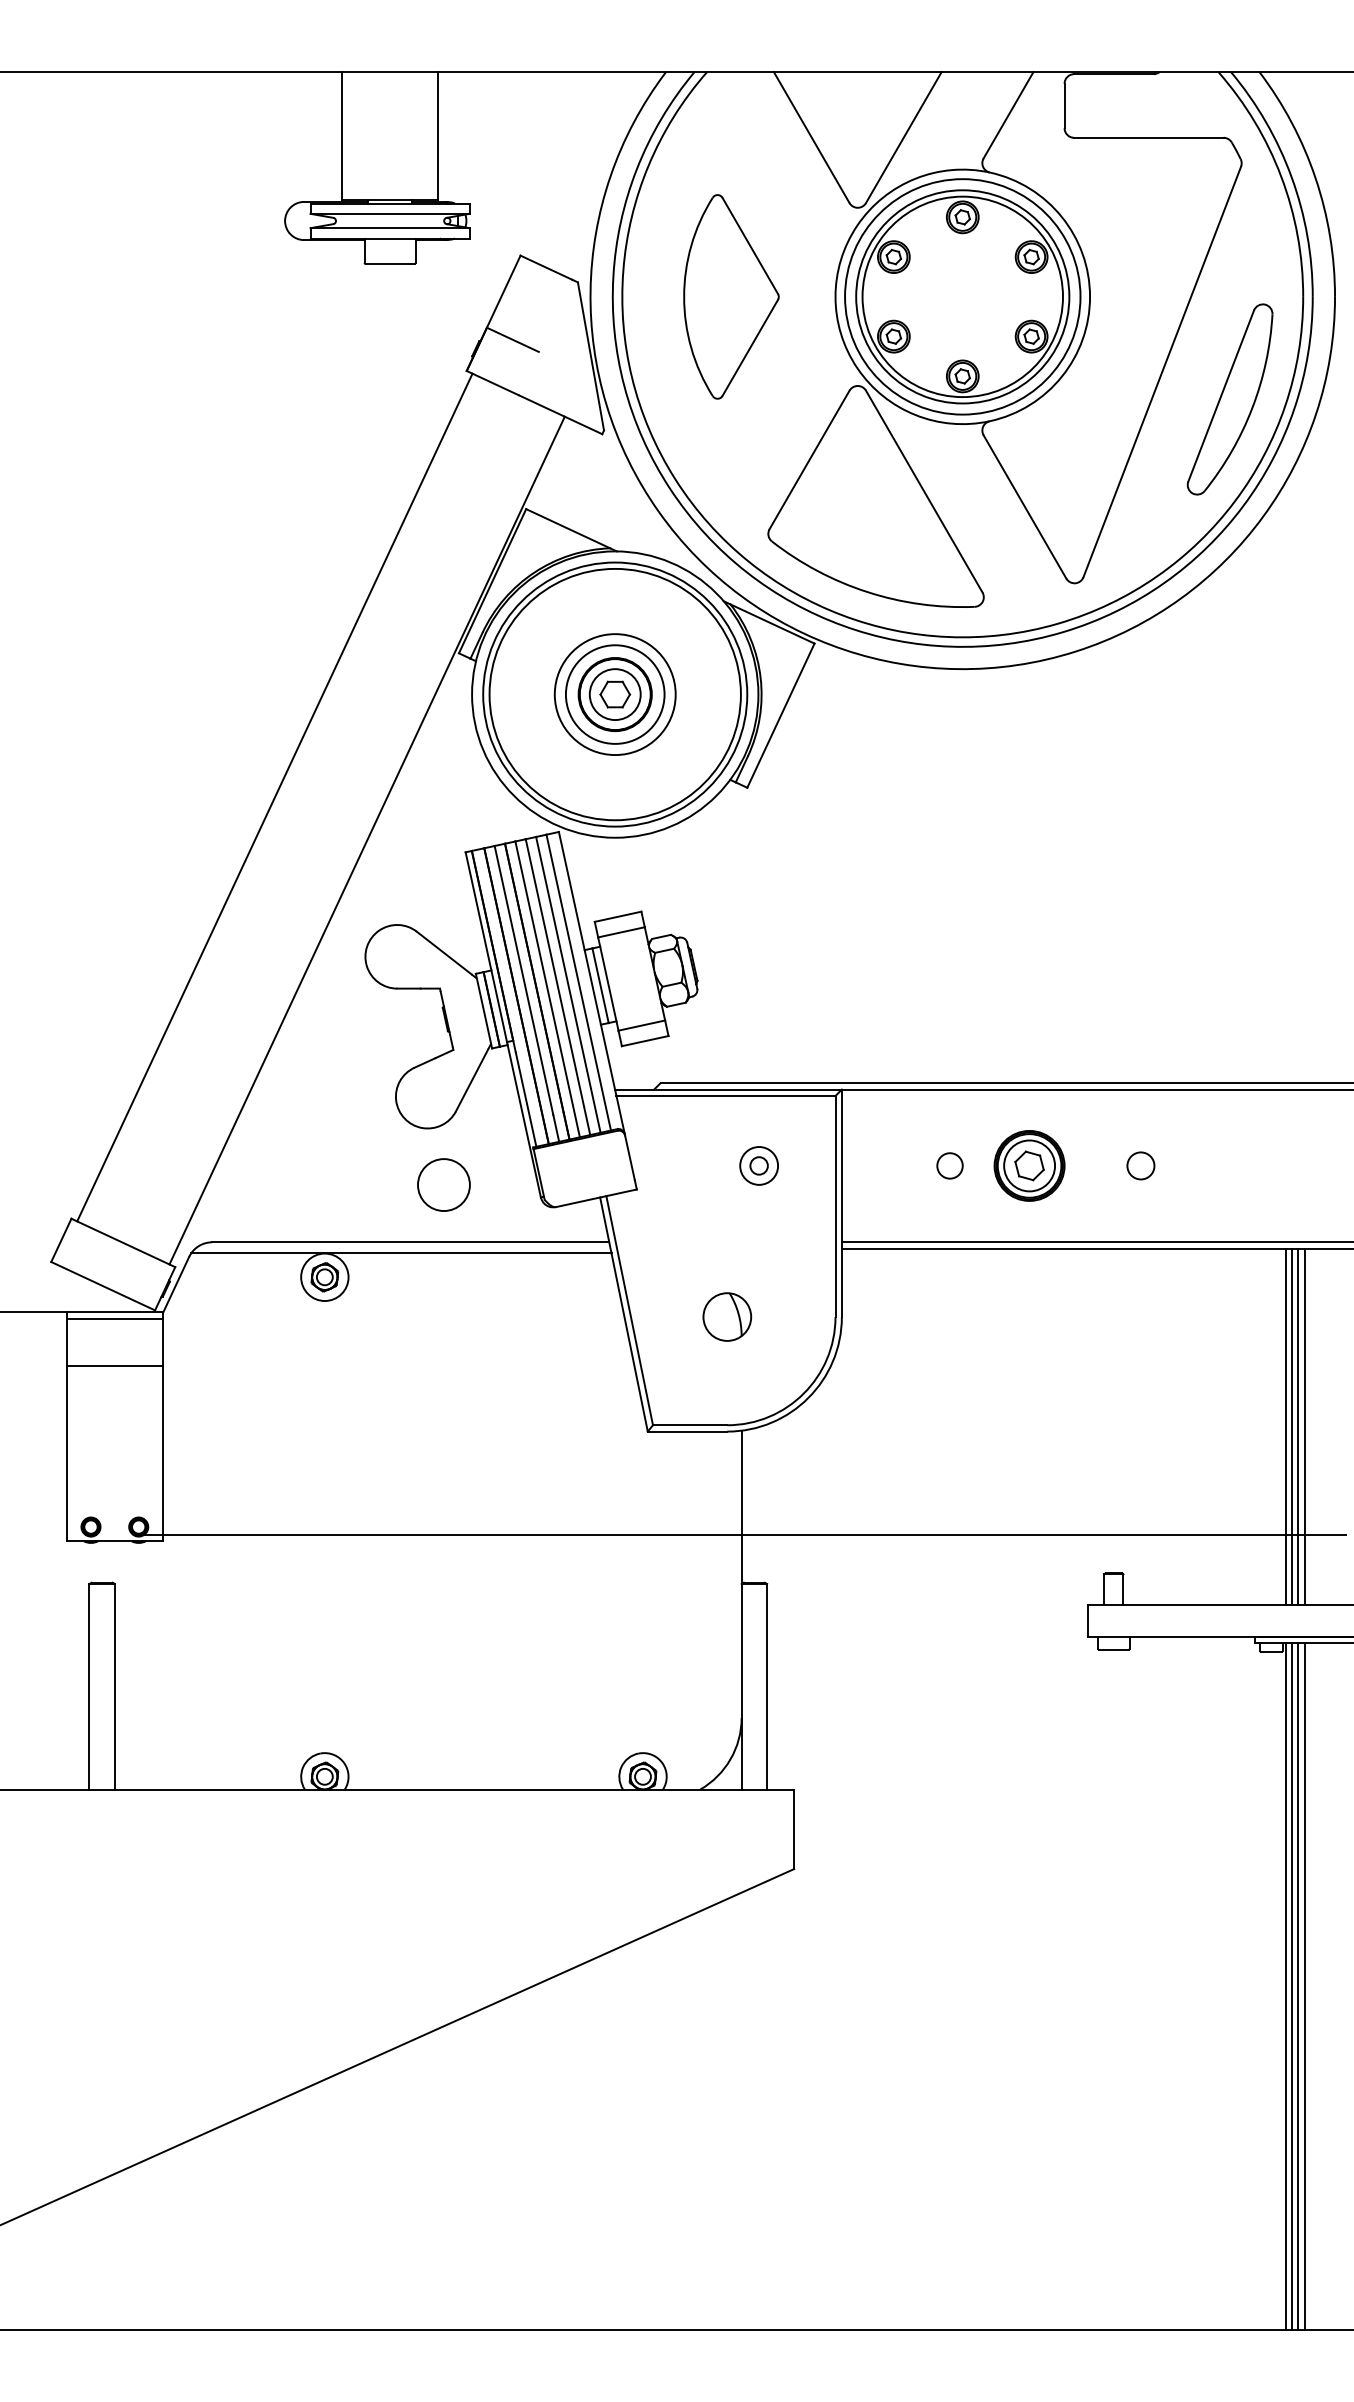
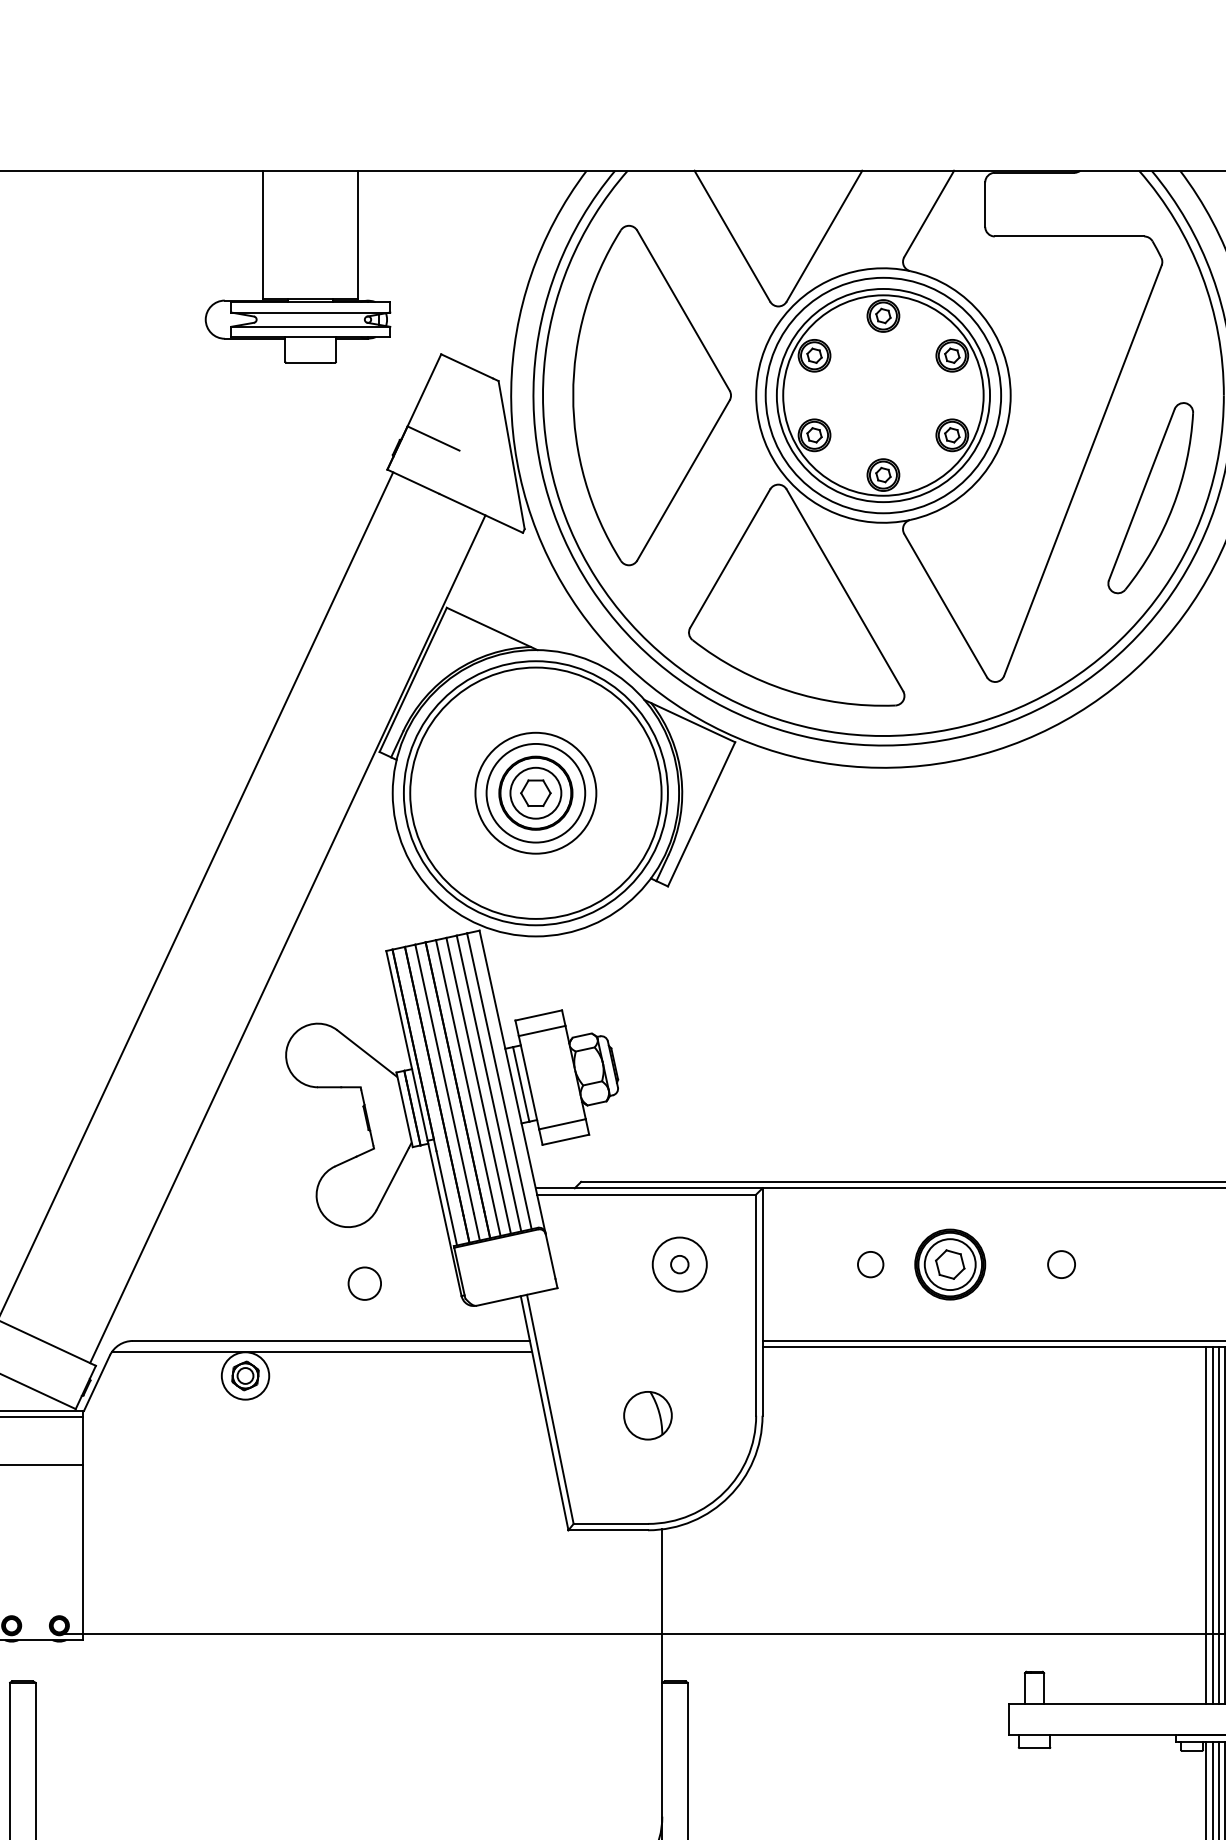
part: (731, 296) -> (652, 395), size x1.67
circle: (759, 1165) -> (680, 1264), size x1.43
circle: (444, 1184) -> (365, 1283), size x0.62

